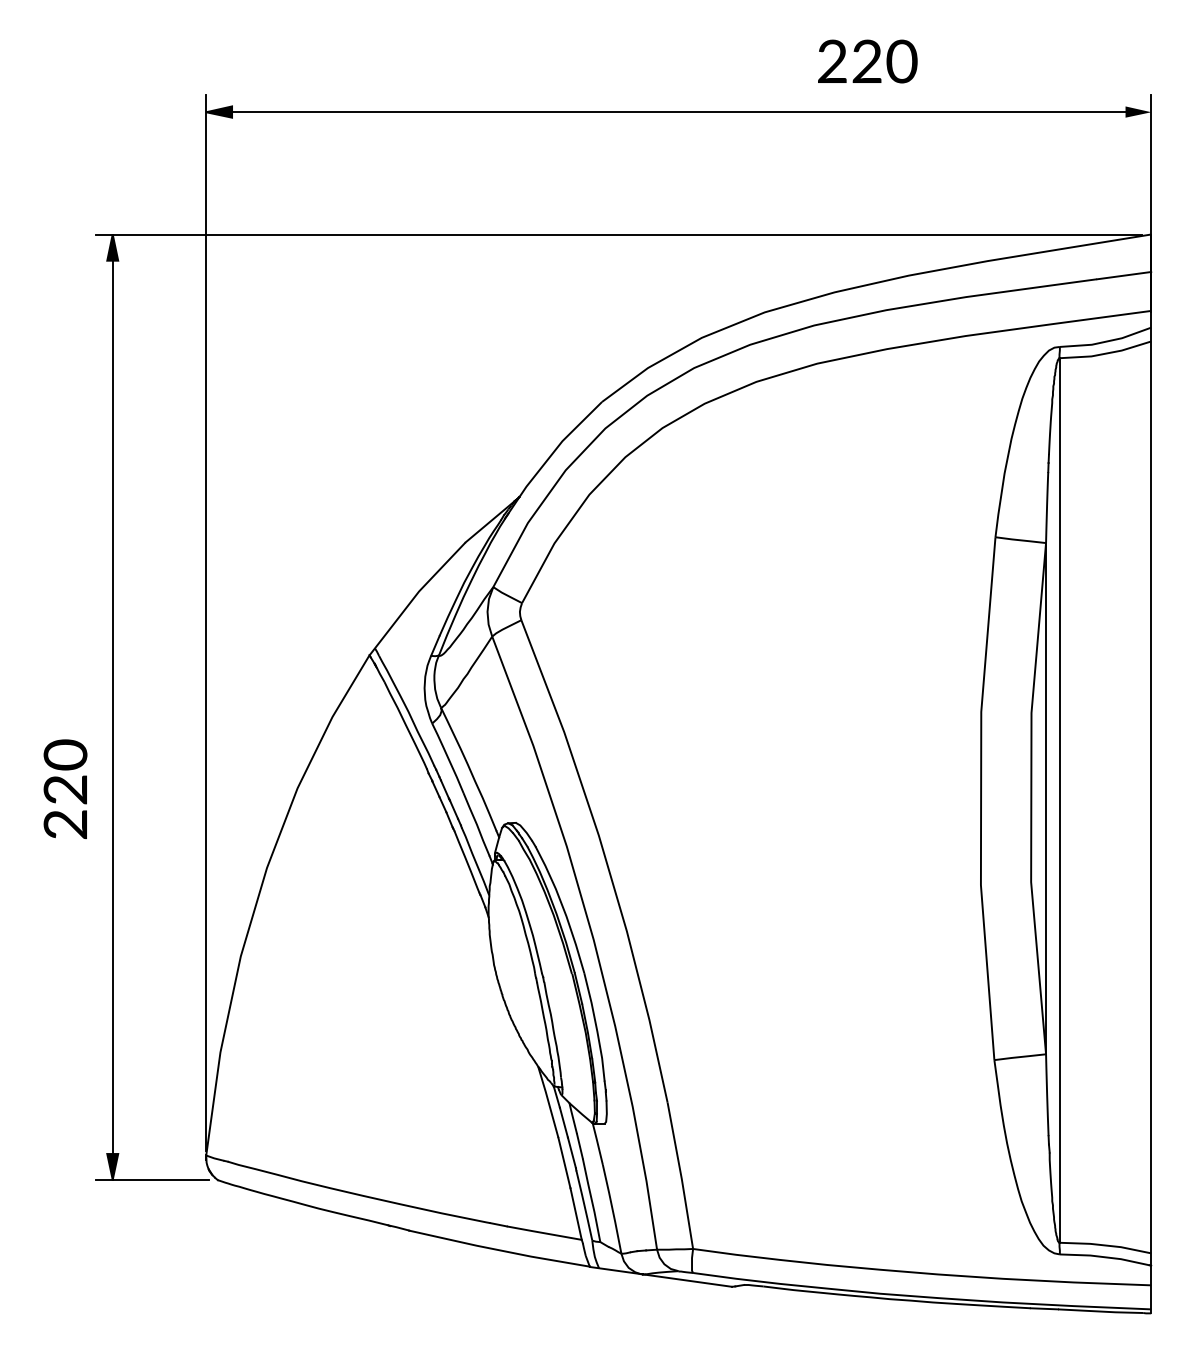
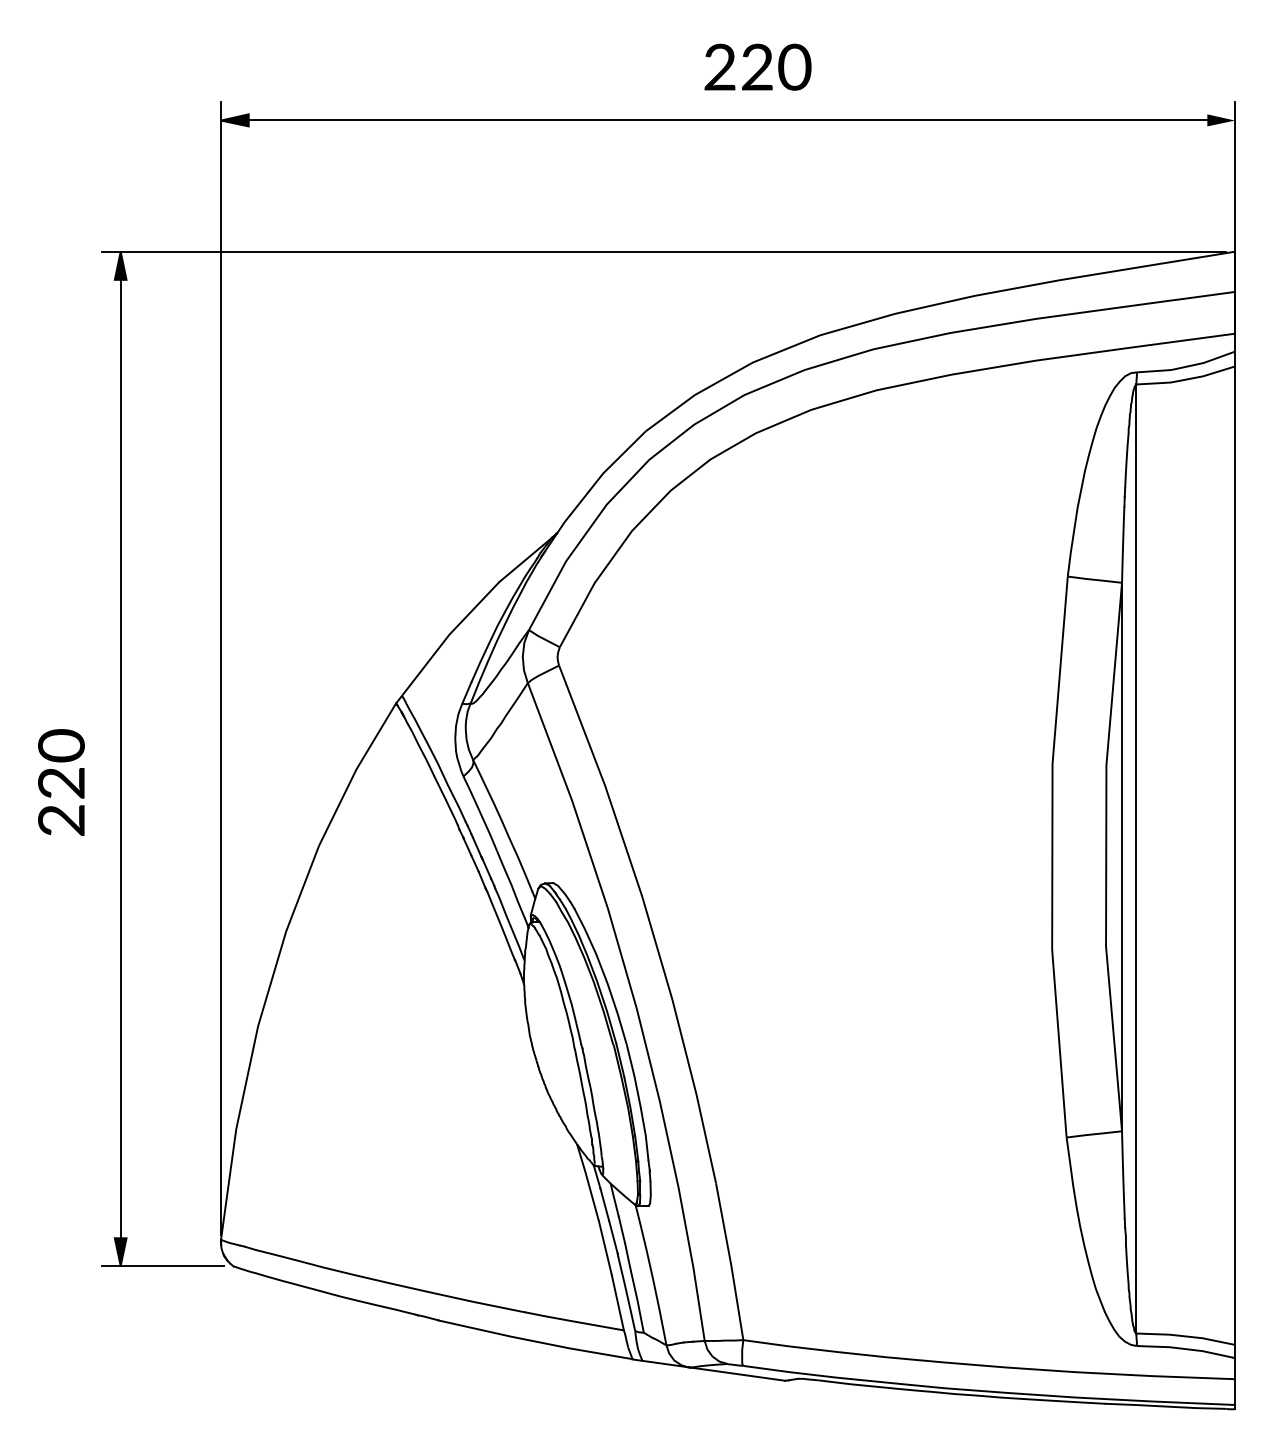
text: (867, 61) -> (757, 67), moved
text: (65, 788) -> (61, 781), moved

